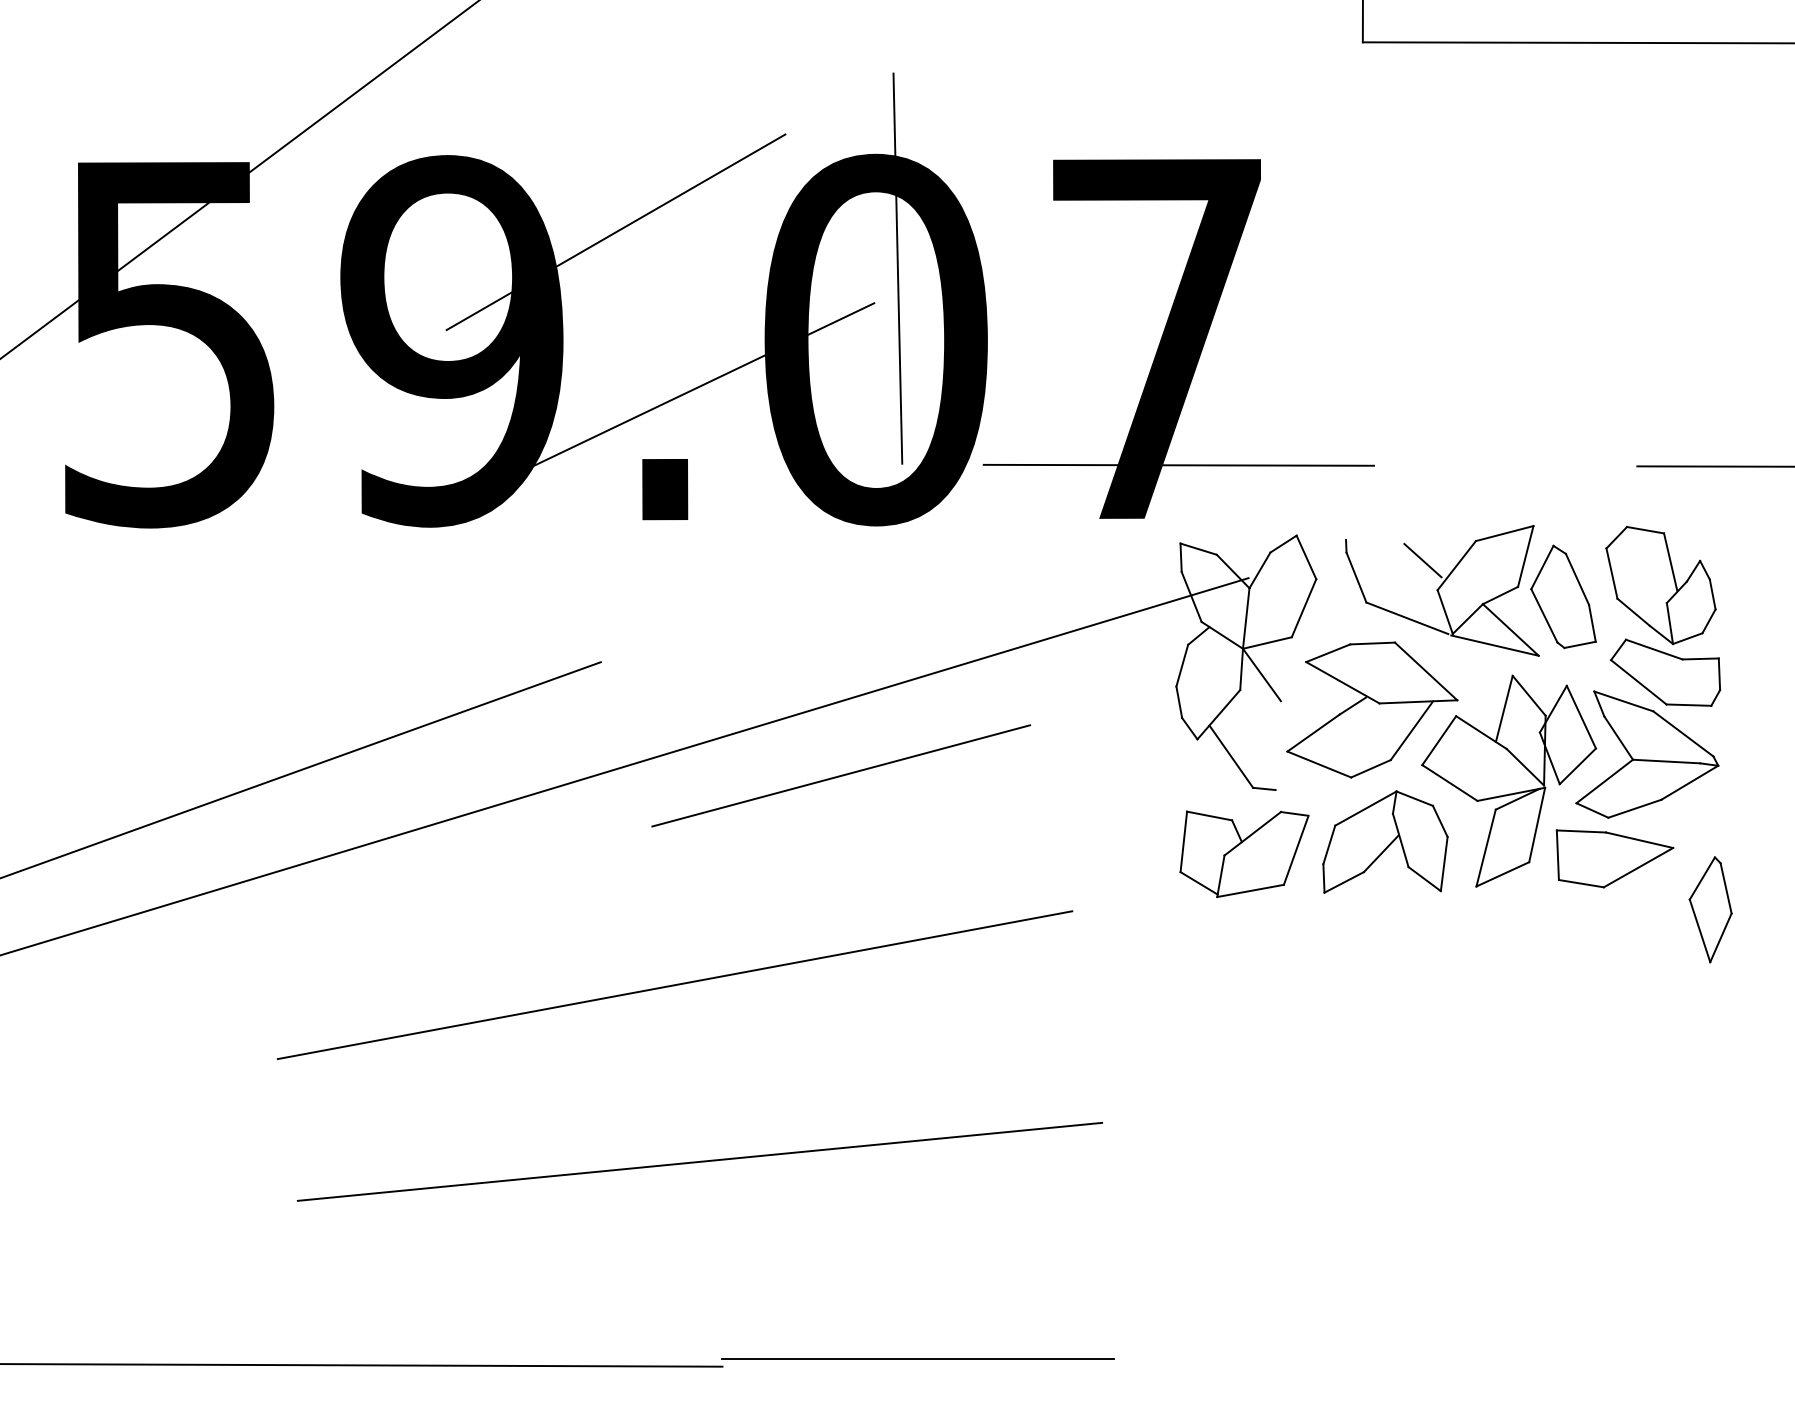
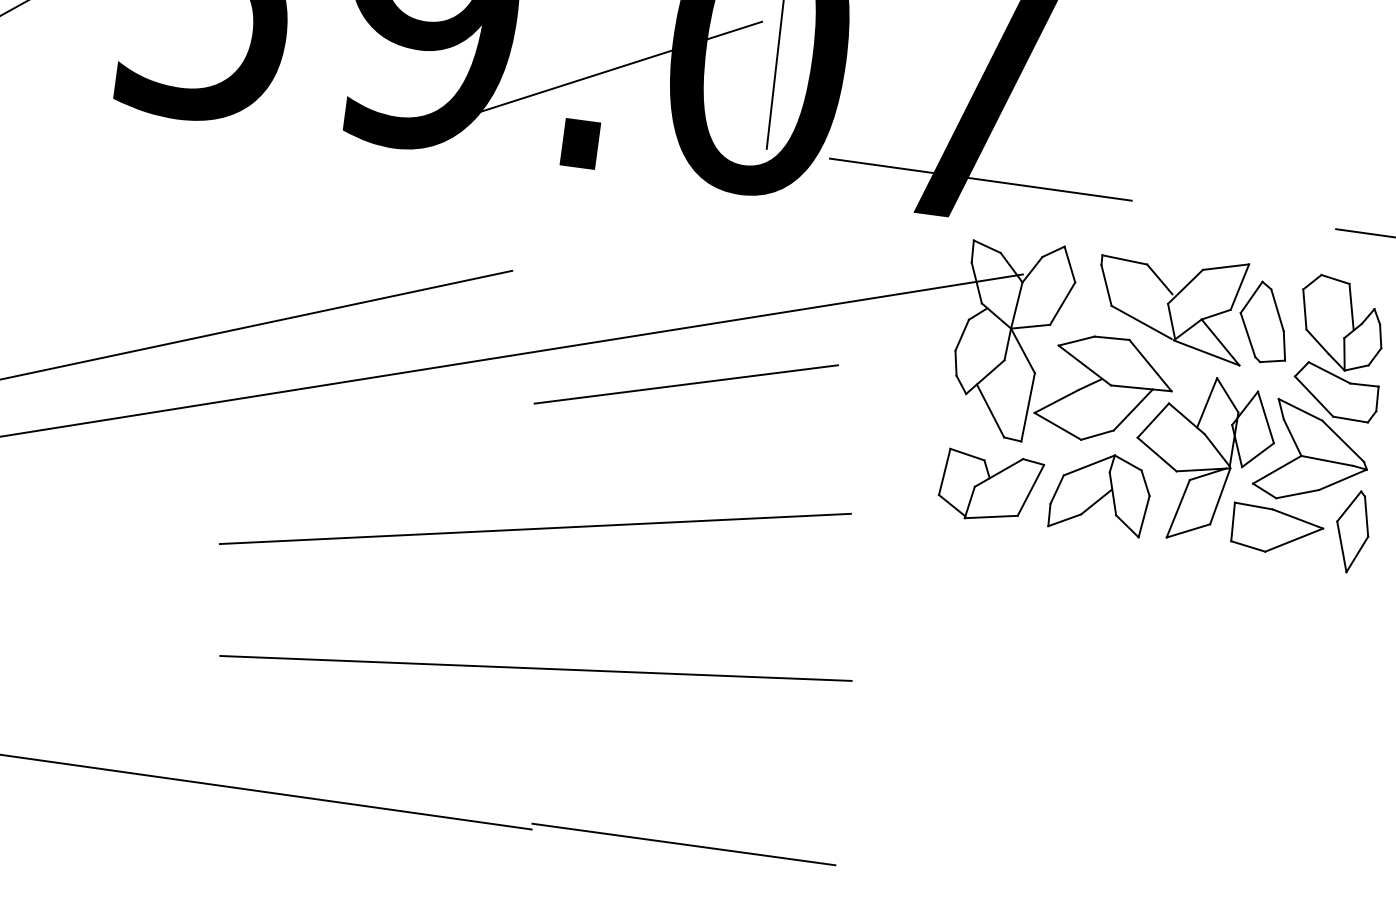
line: (1375, 541) -> (1125, 259), added
line: (1277, 745) -> (1027, 407), added
part: (1710, 909) -> (1352, 531), moved

